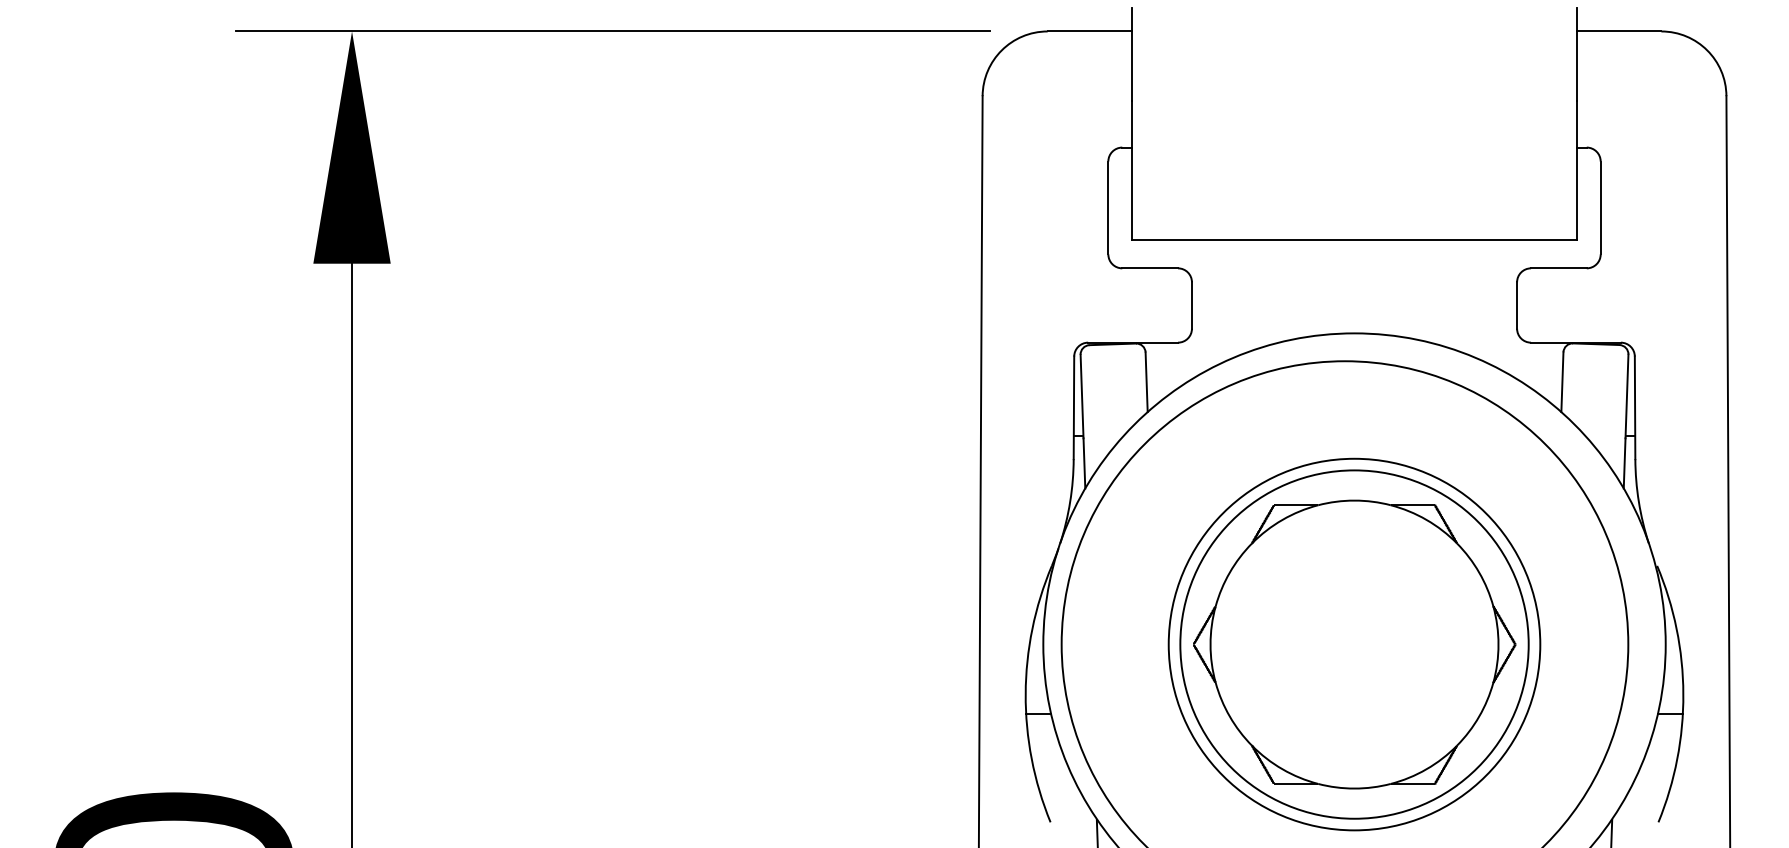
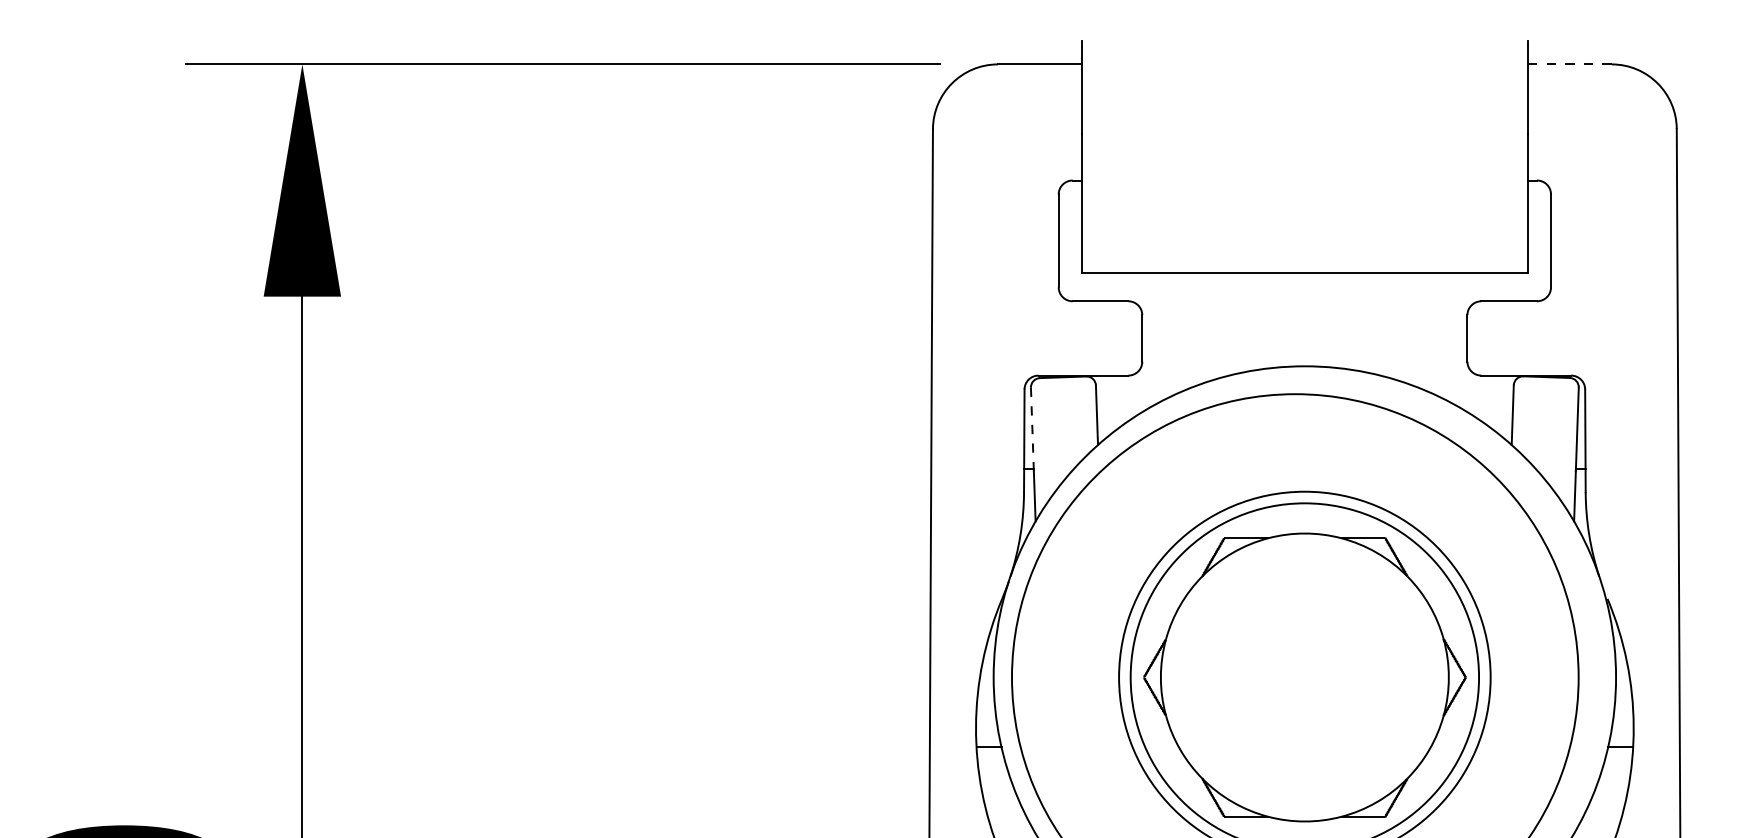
line: (1619, 31) -> (1569, 64), solid -> dashed
line: (1082, 396) -> (1032, 429), solid -> dashed

